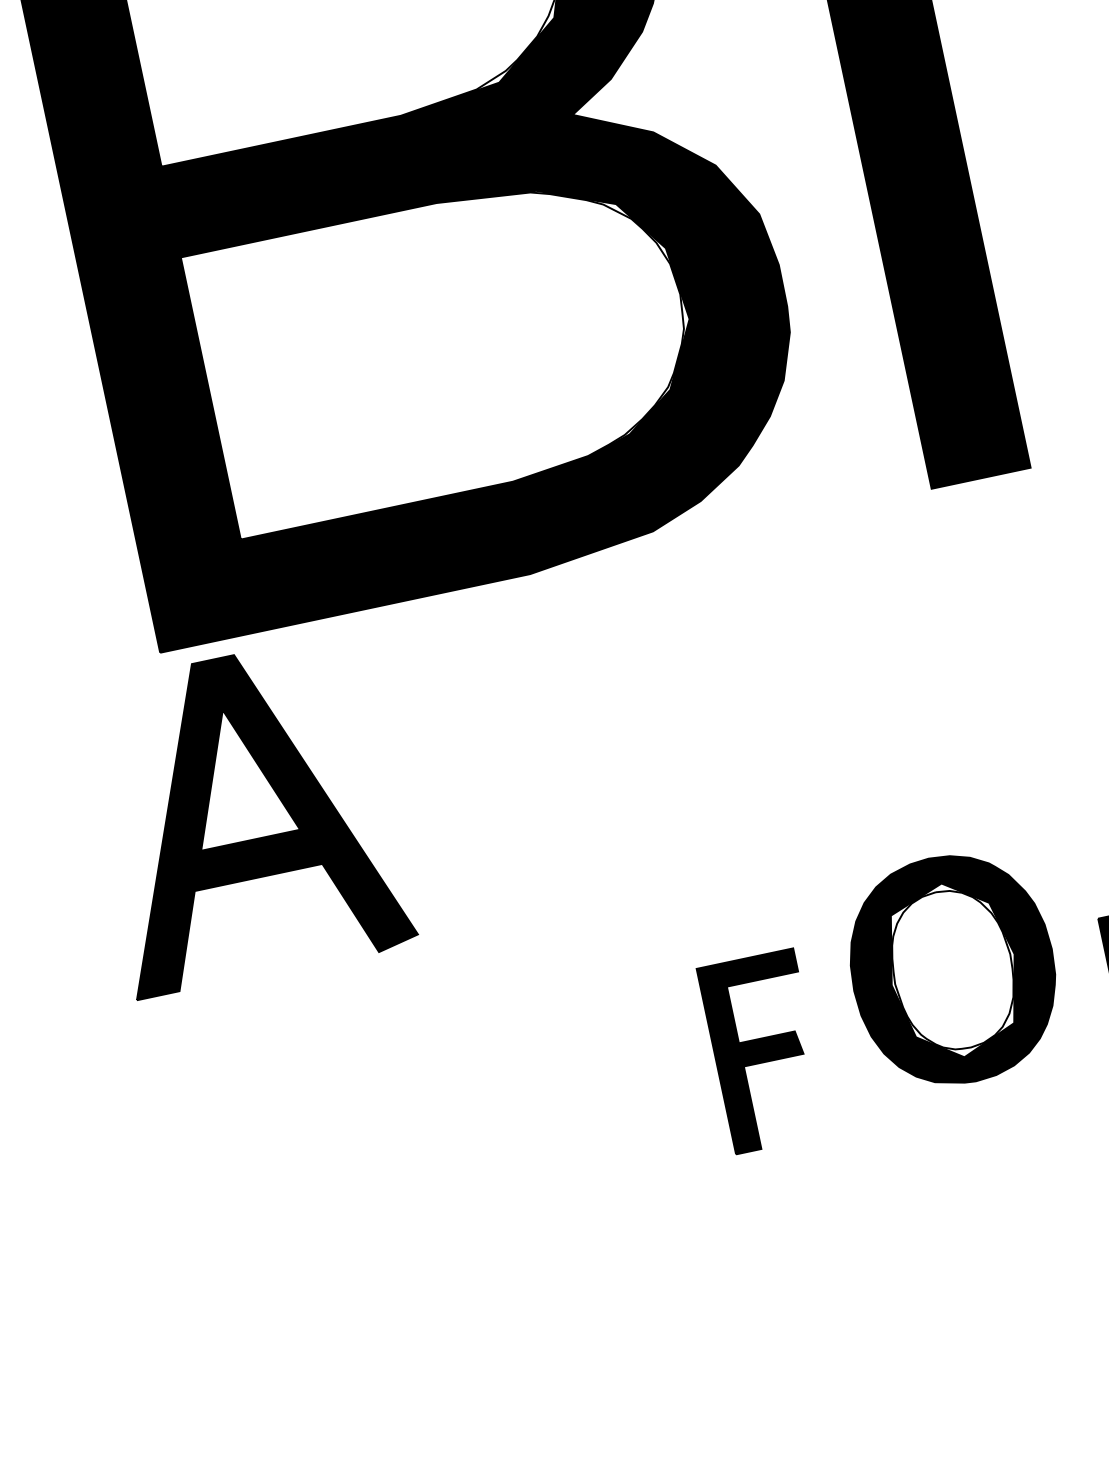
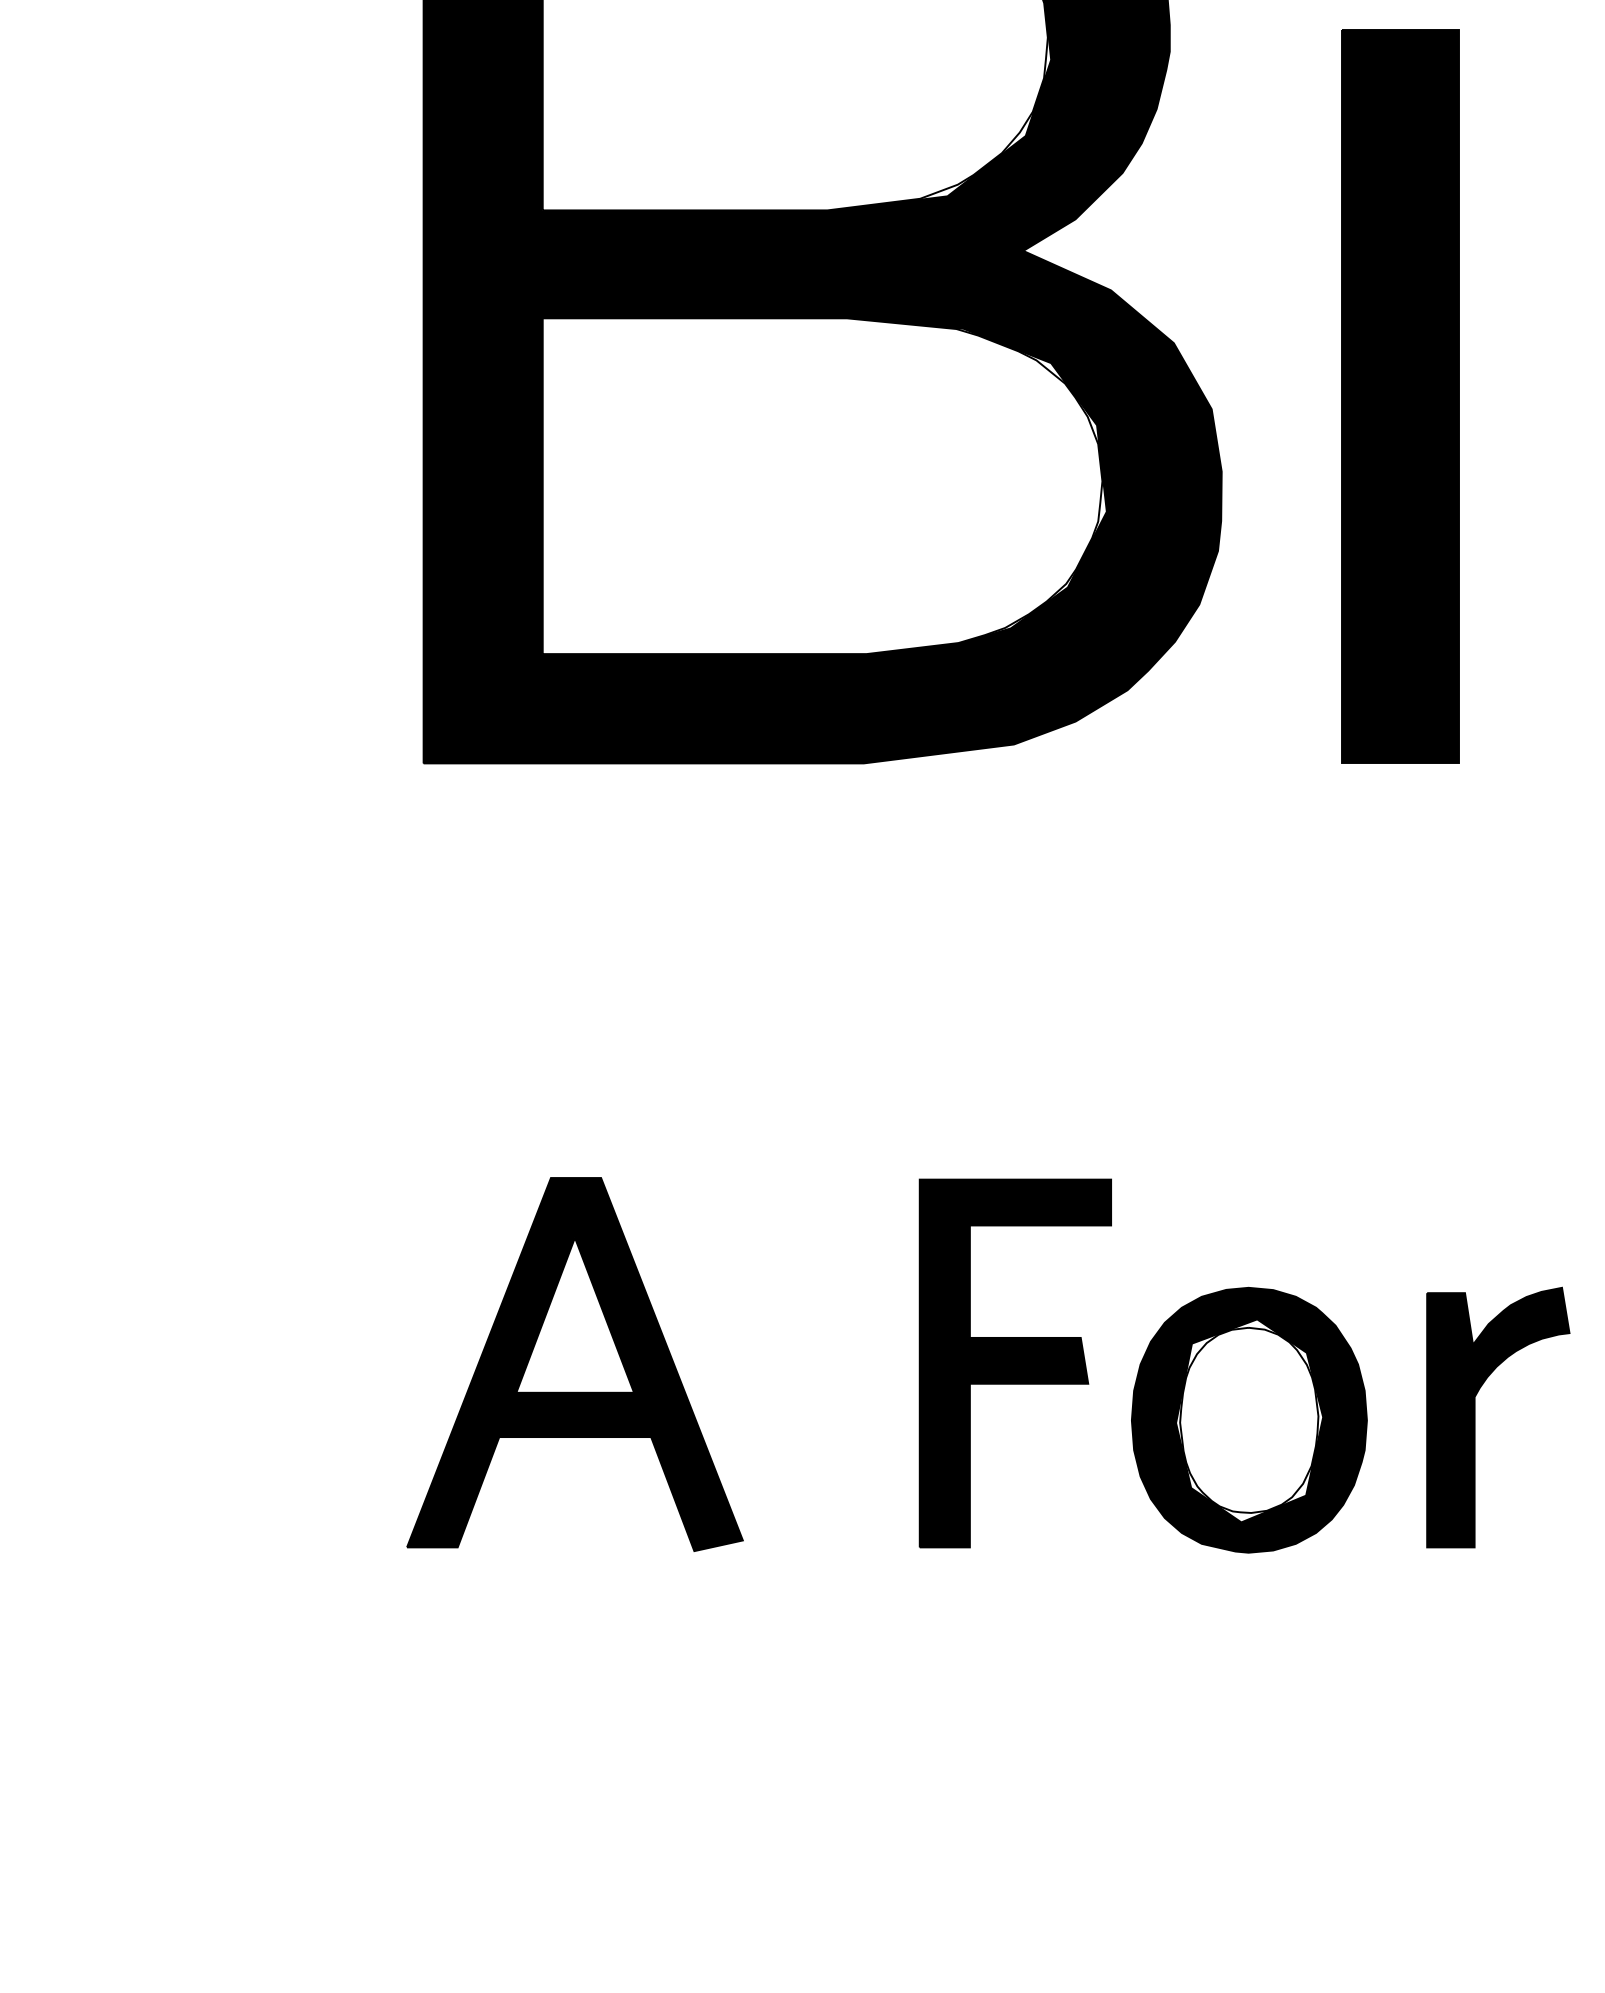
part: (244, 816) -> (574, 1364), moved
part: (952, 969) -> (1249, 1419), moved
part: (763, 1051) -> (1014, 1363), size x1.67

